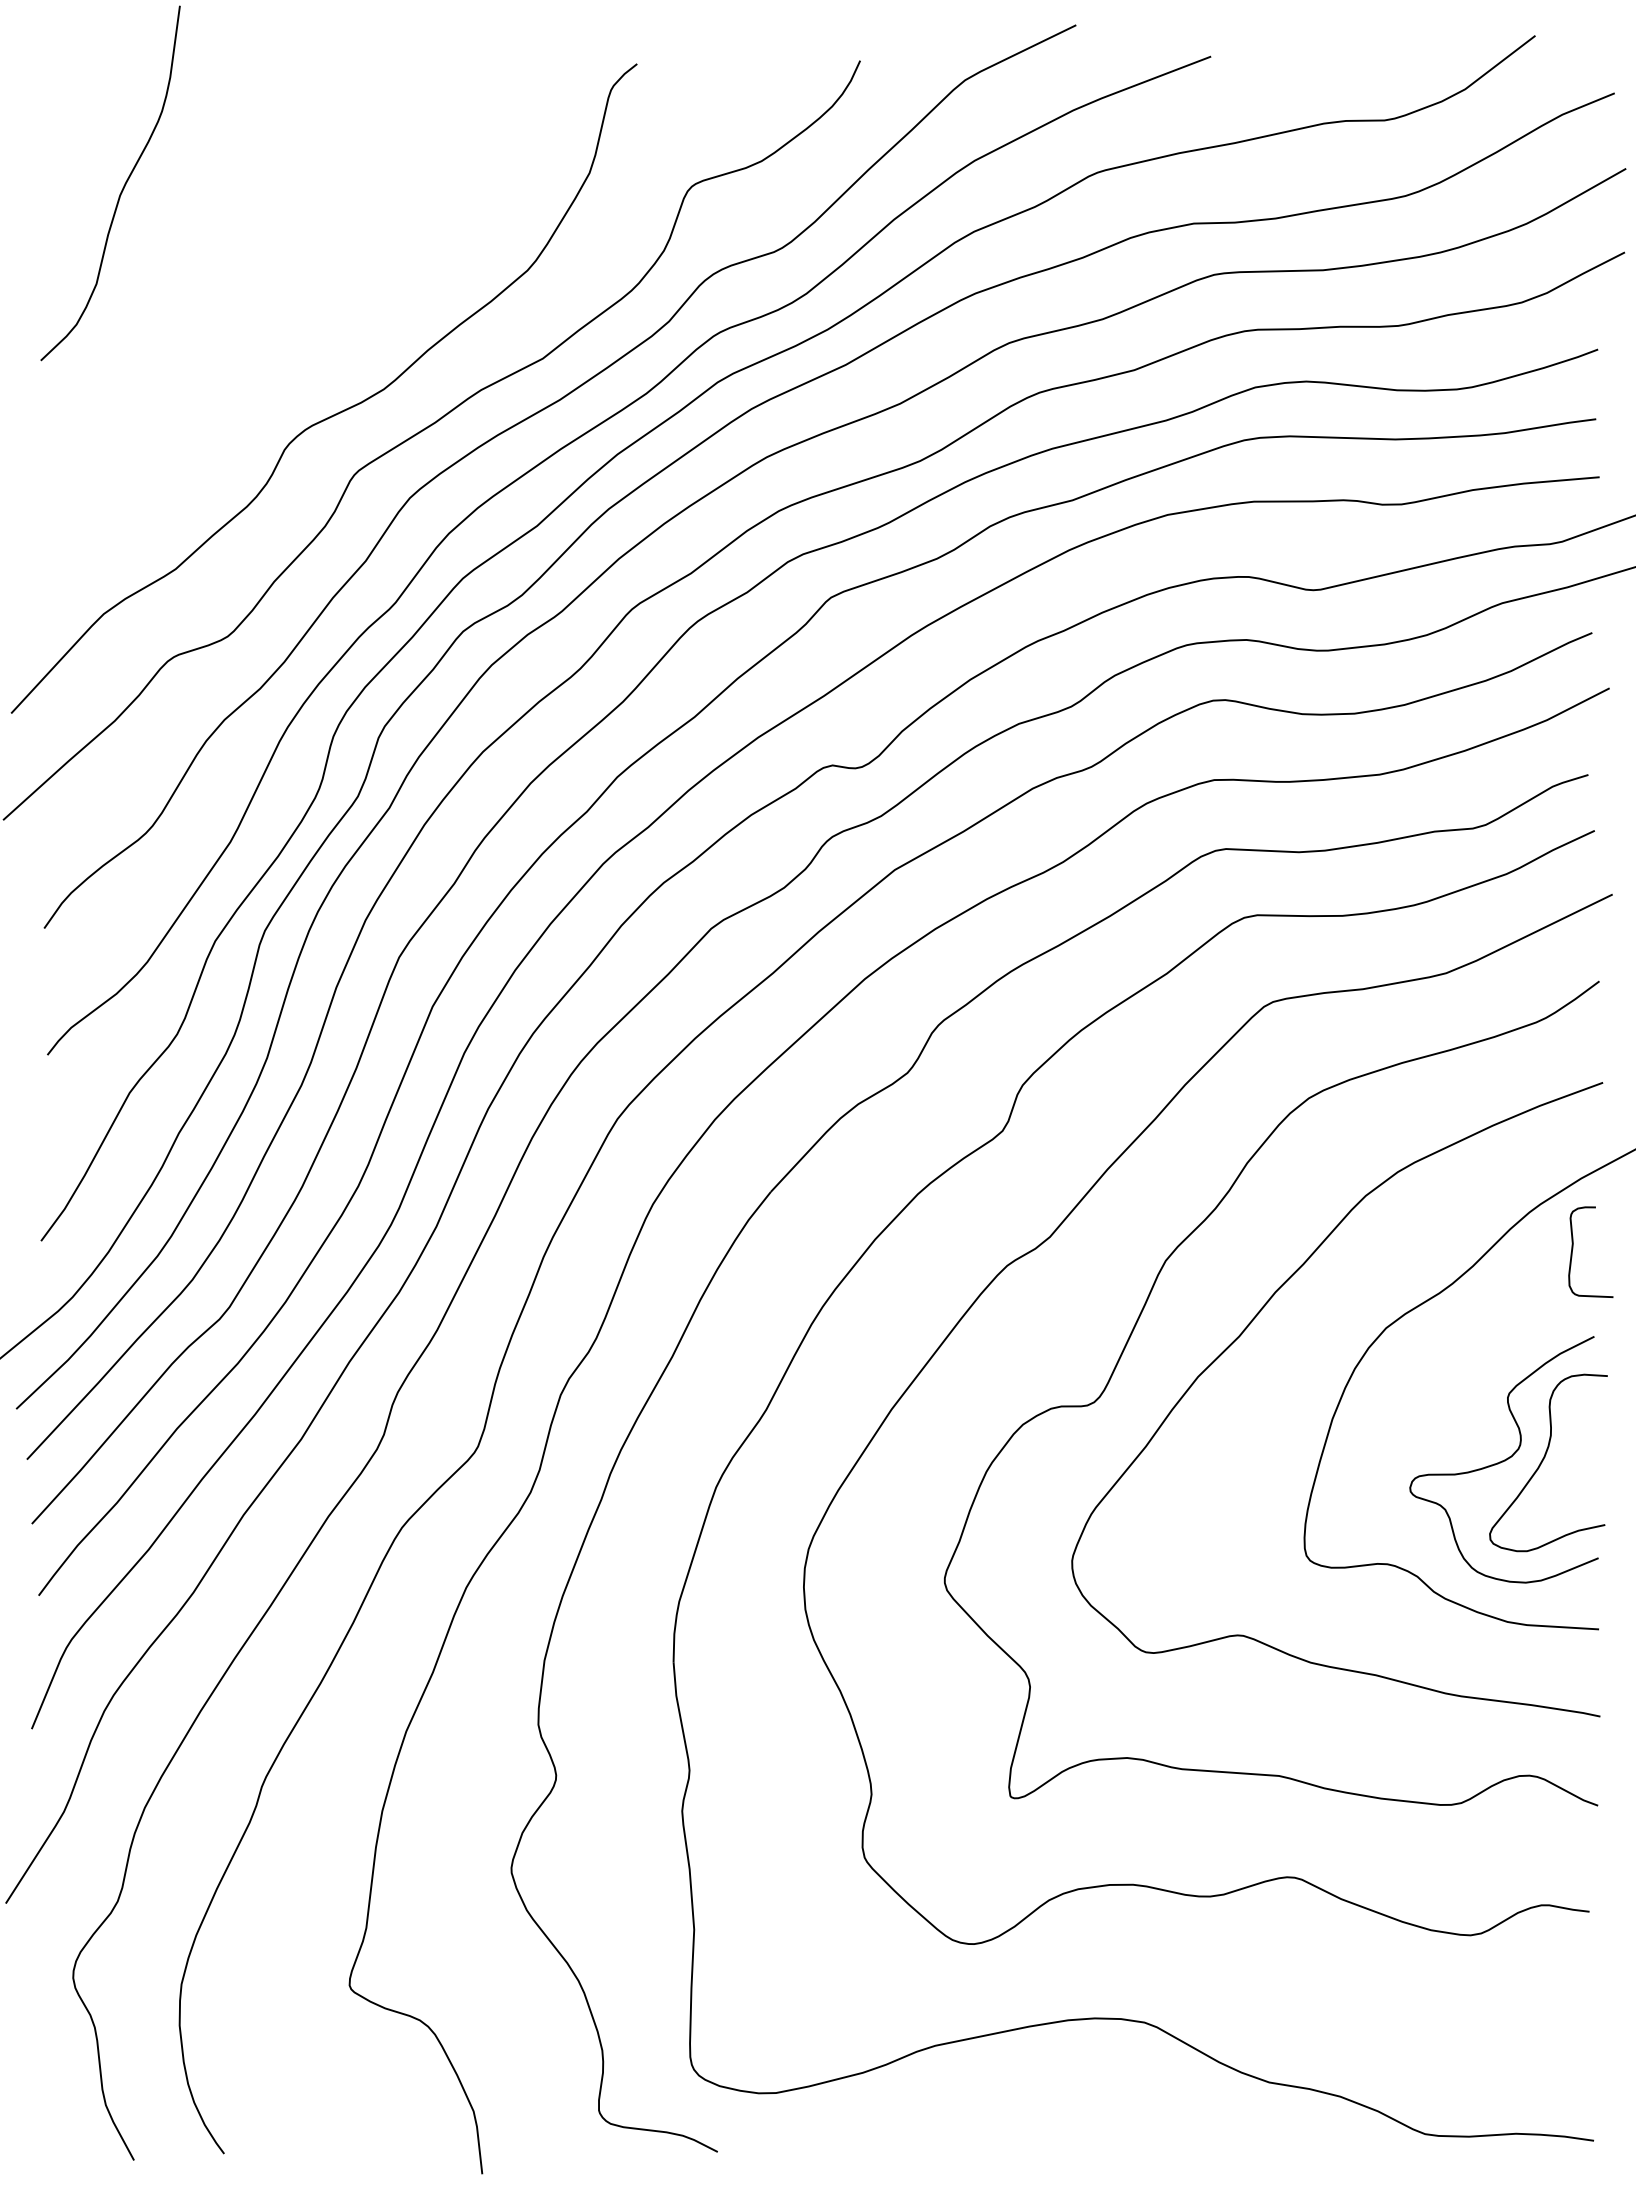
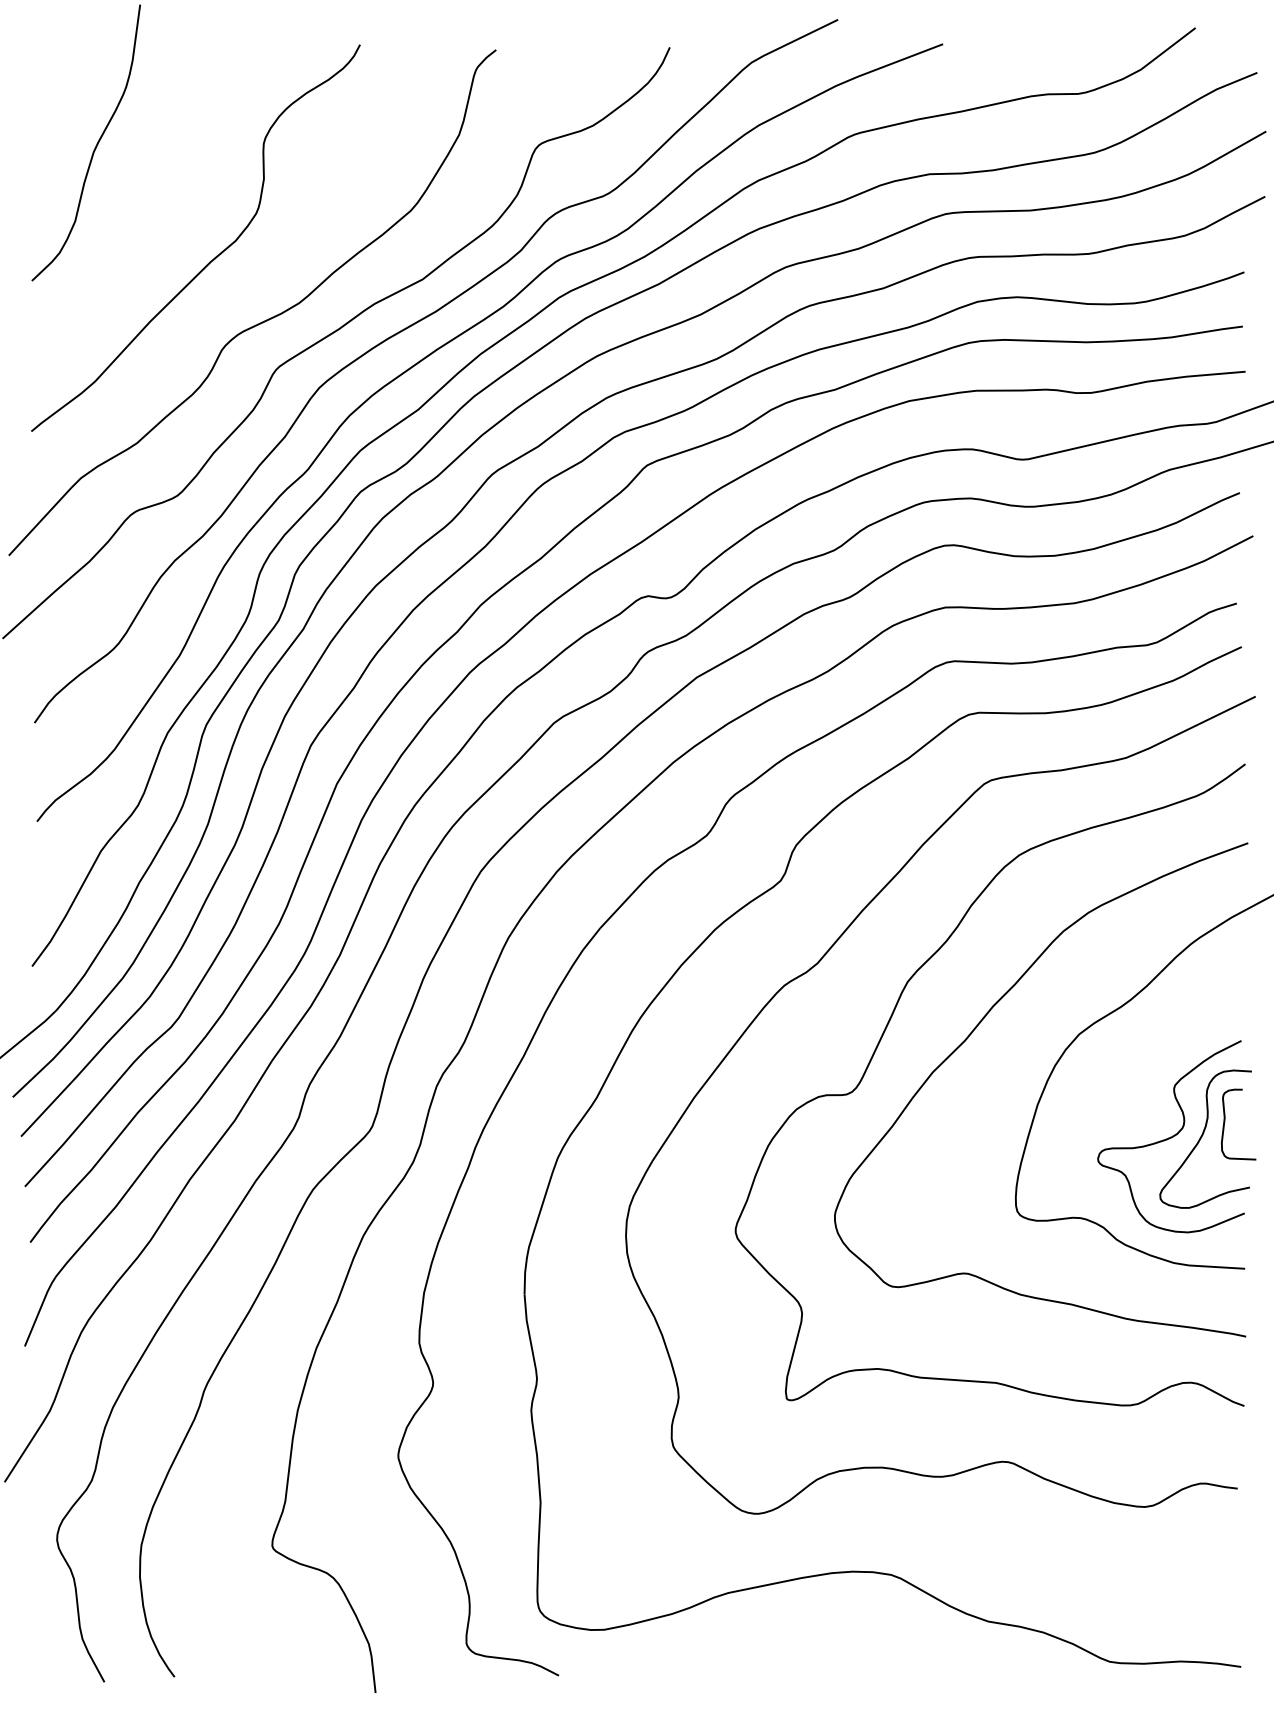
curve: (275, 330) -> (214, 257), added
curve: (1573, 1249) -> (1225, 1122), moved

